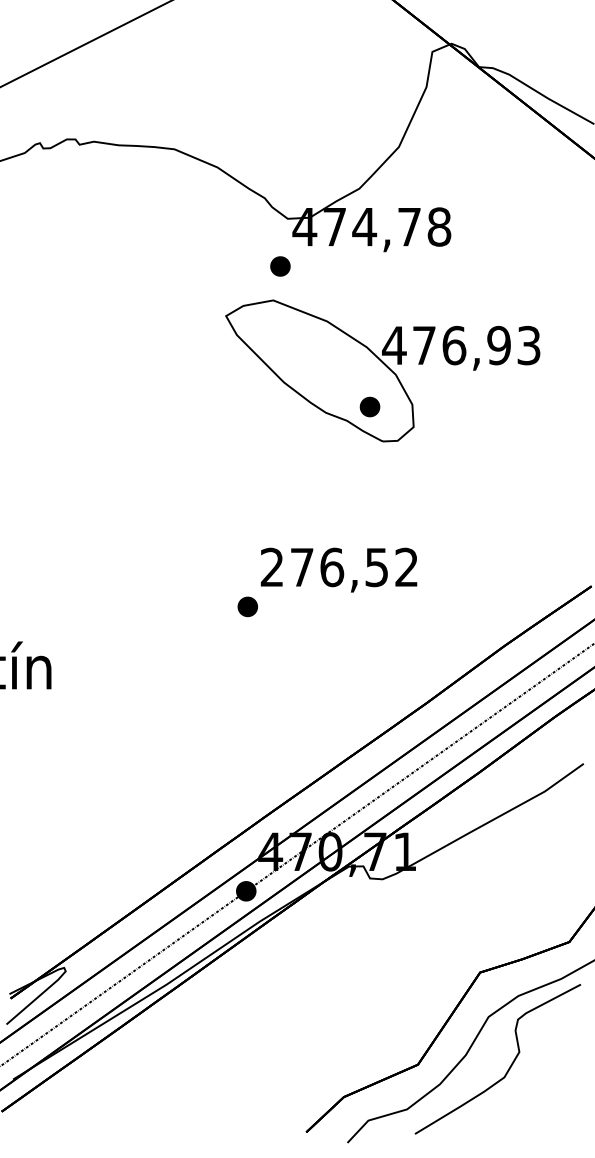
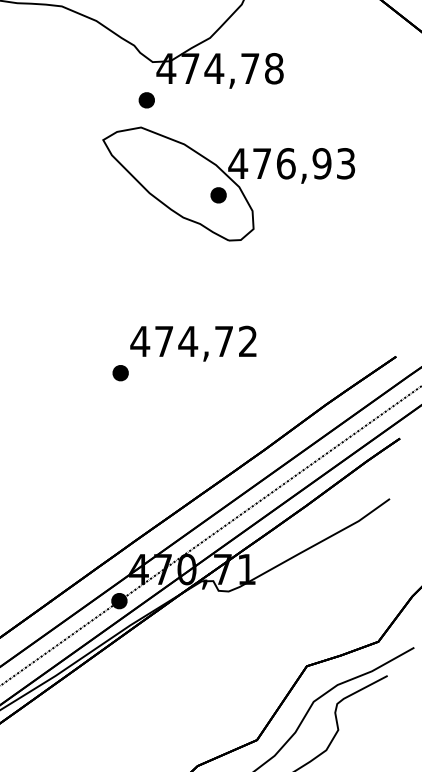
part: (369, 406) -> (218, 194), moved
text: (323, 567) -> (181, 341), 276,52 -> 474,72

